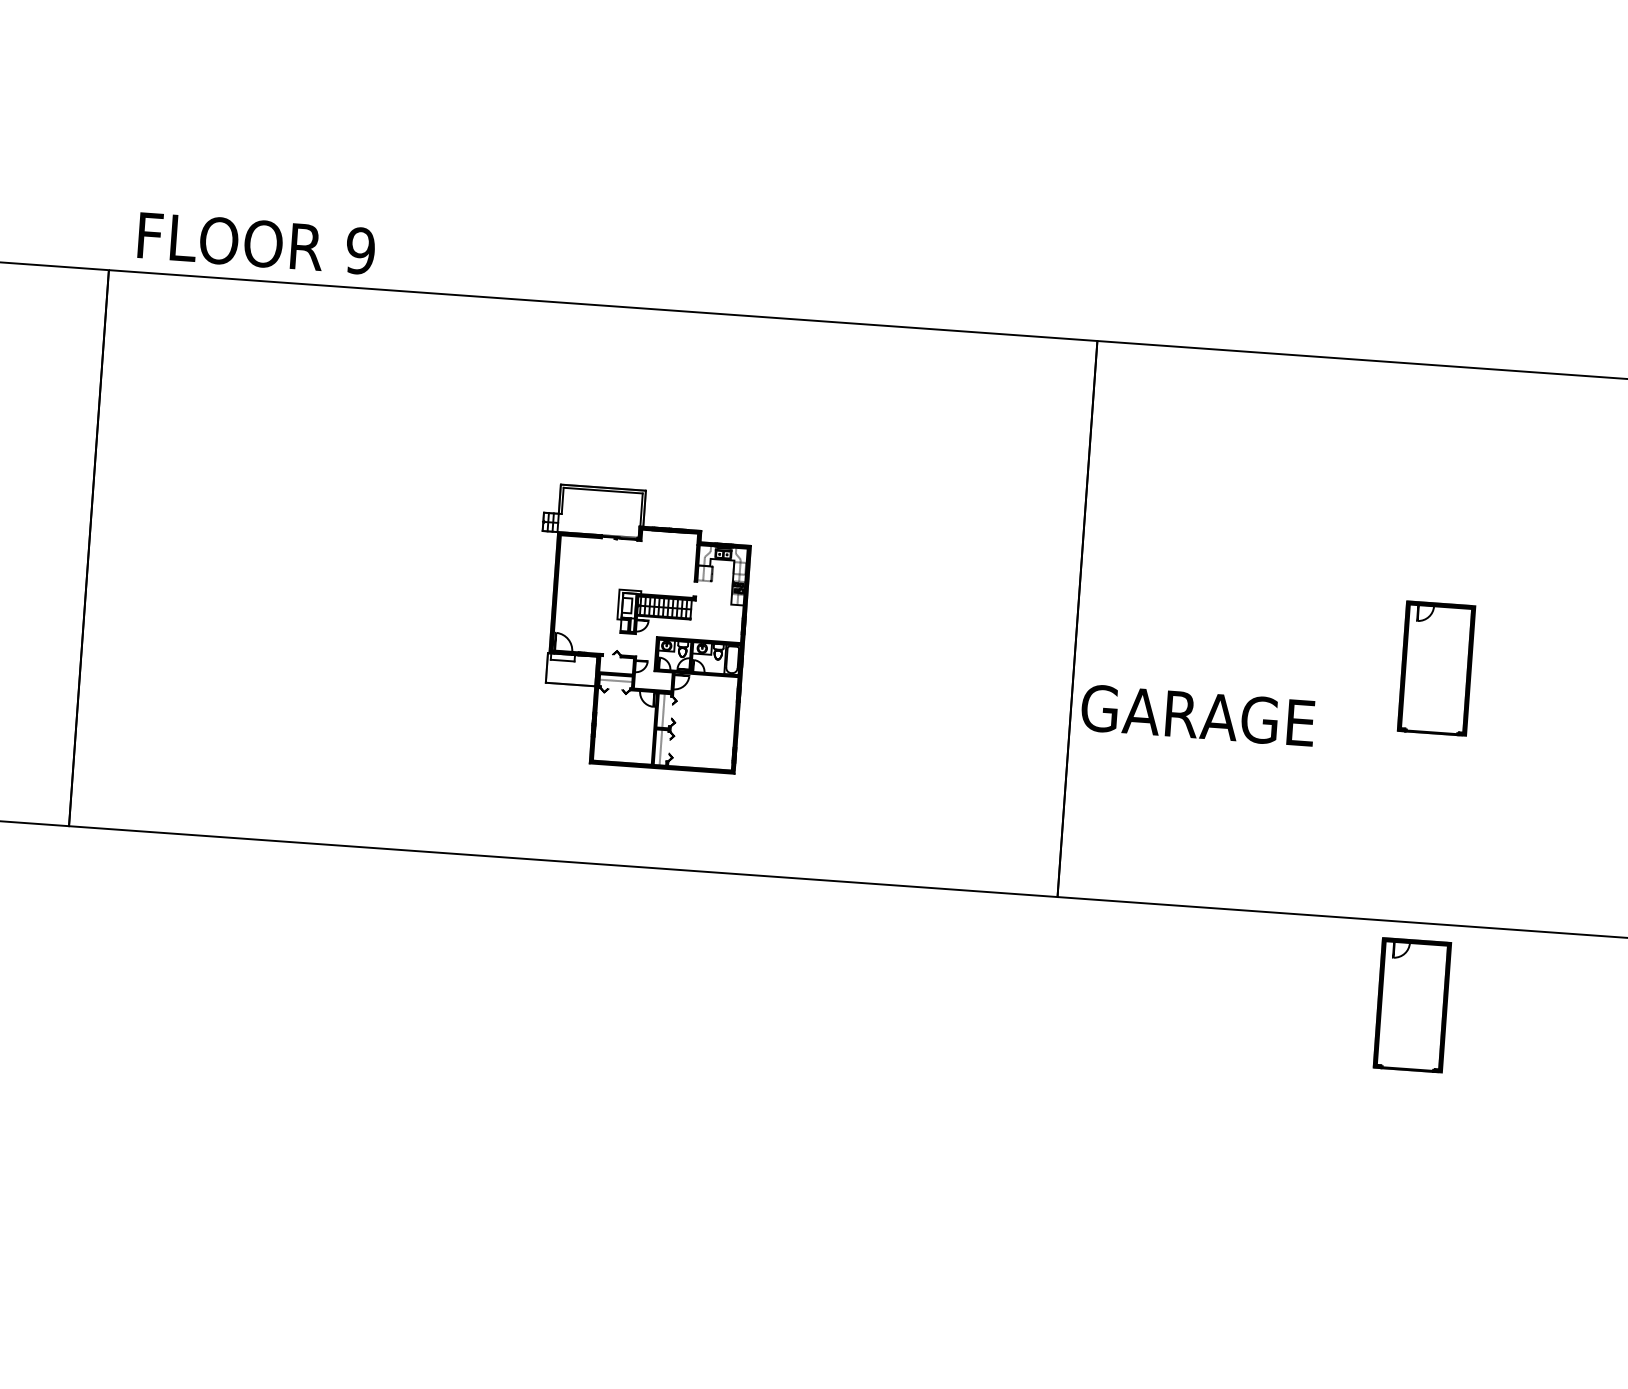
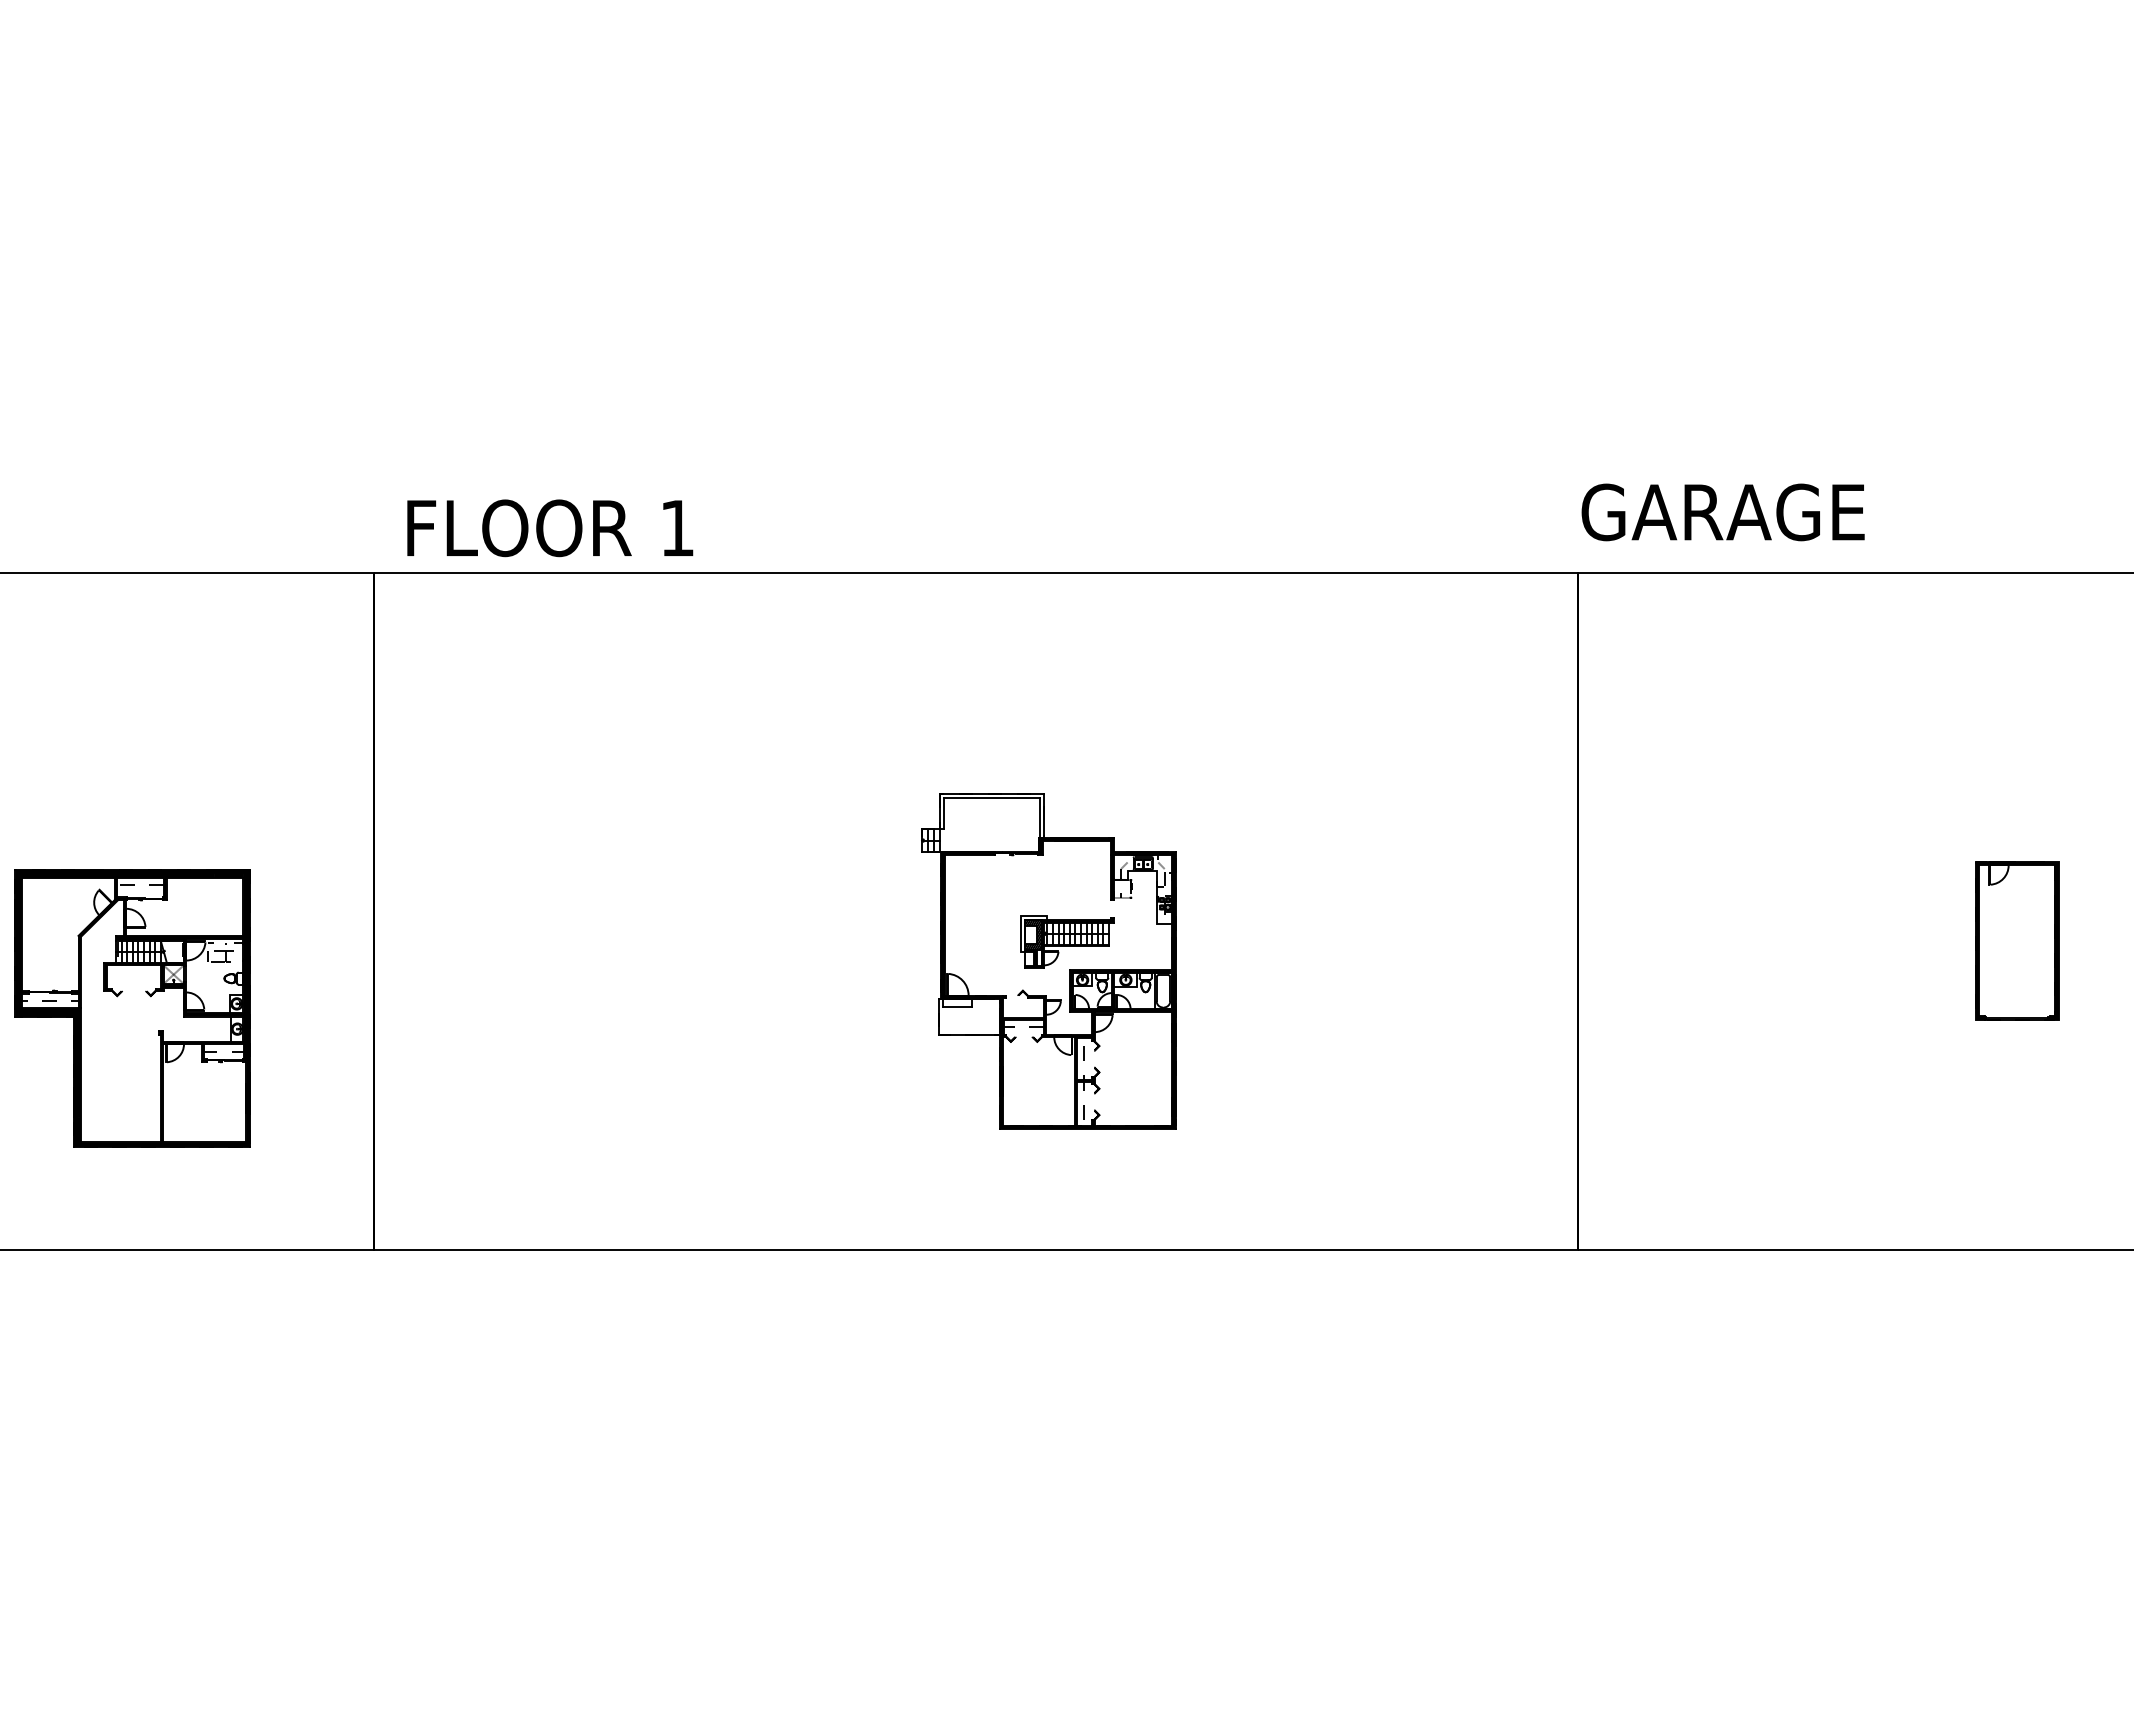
text: (360, 251) -> (677, 528), 9 -> 1
hatch: (629, 605) -> (1033, 934), added
text: (1197, 715) -> (1722, 512), moved
part: (1412, 1005) -> (2017, 1350), removed

